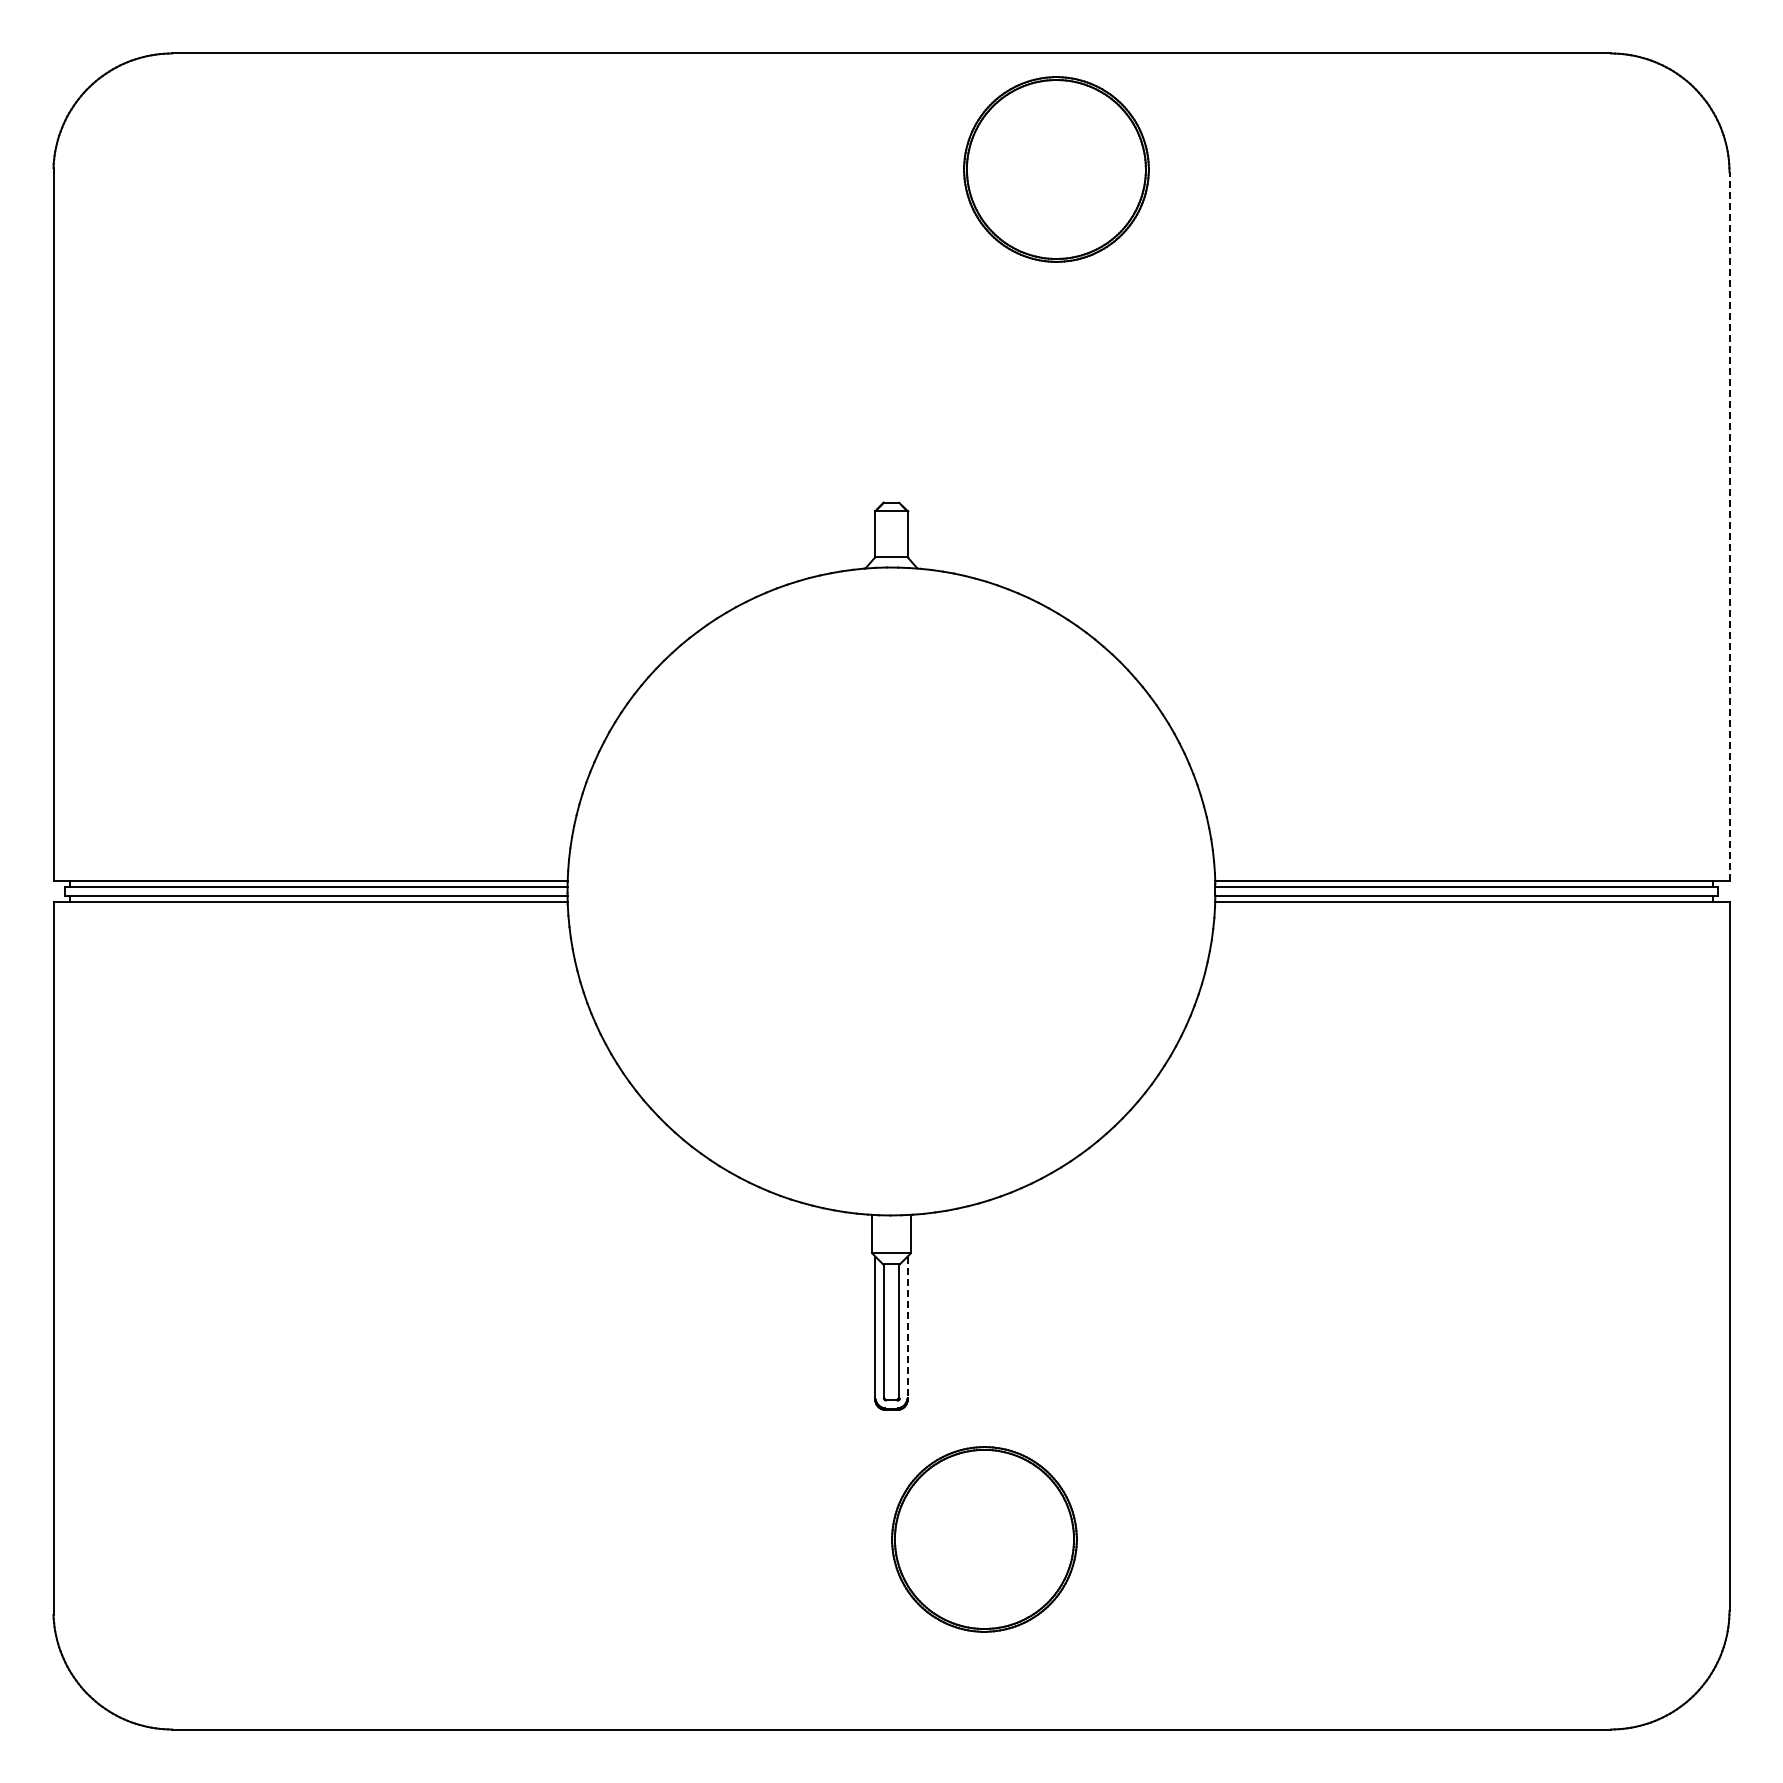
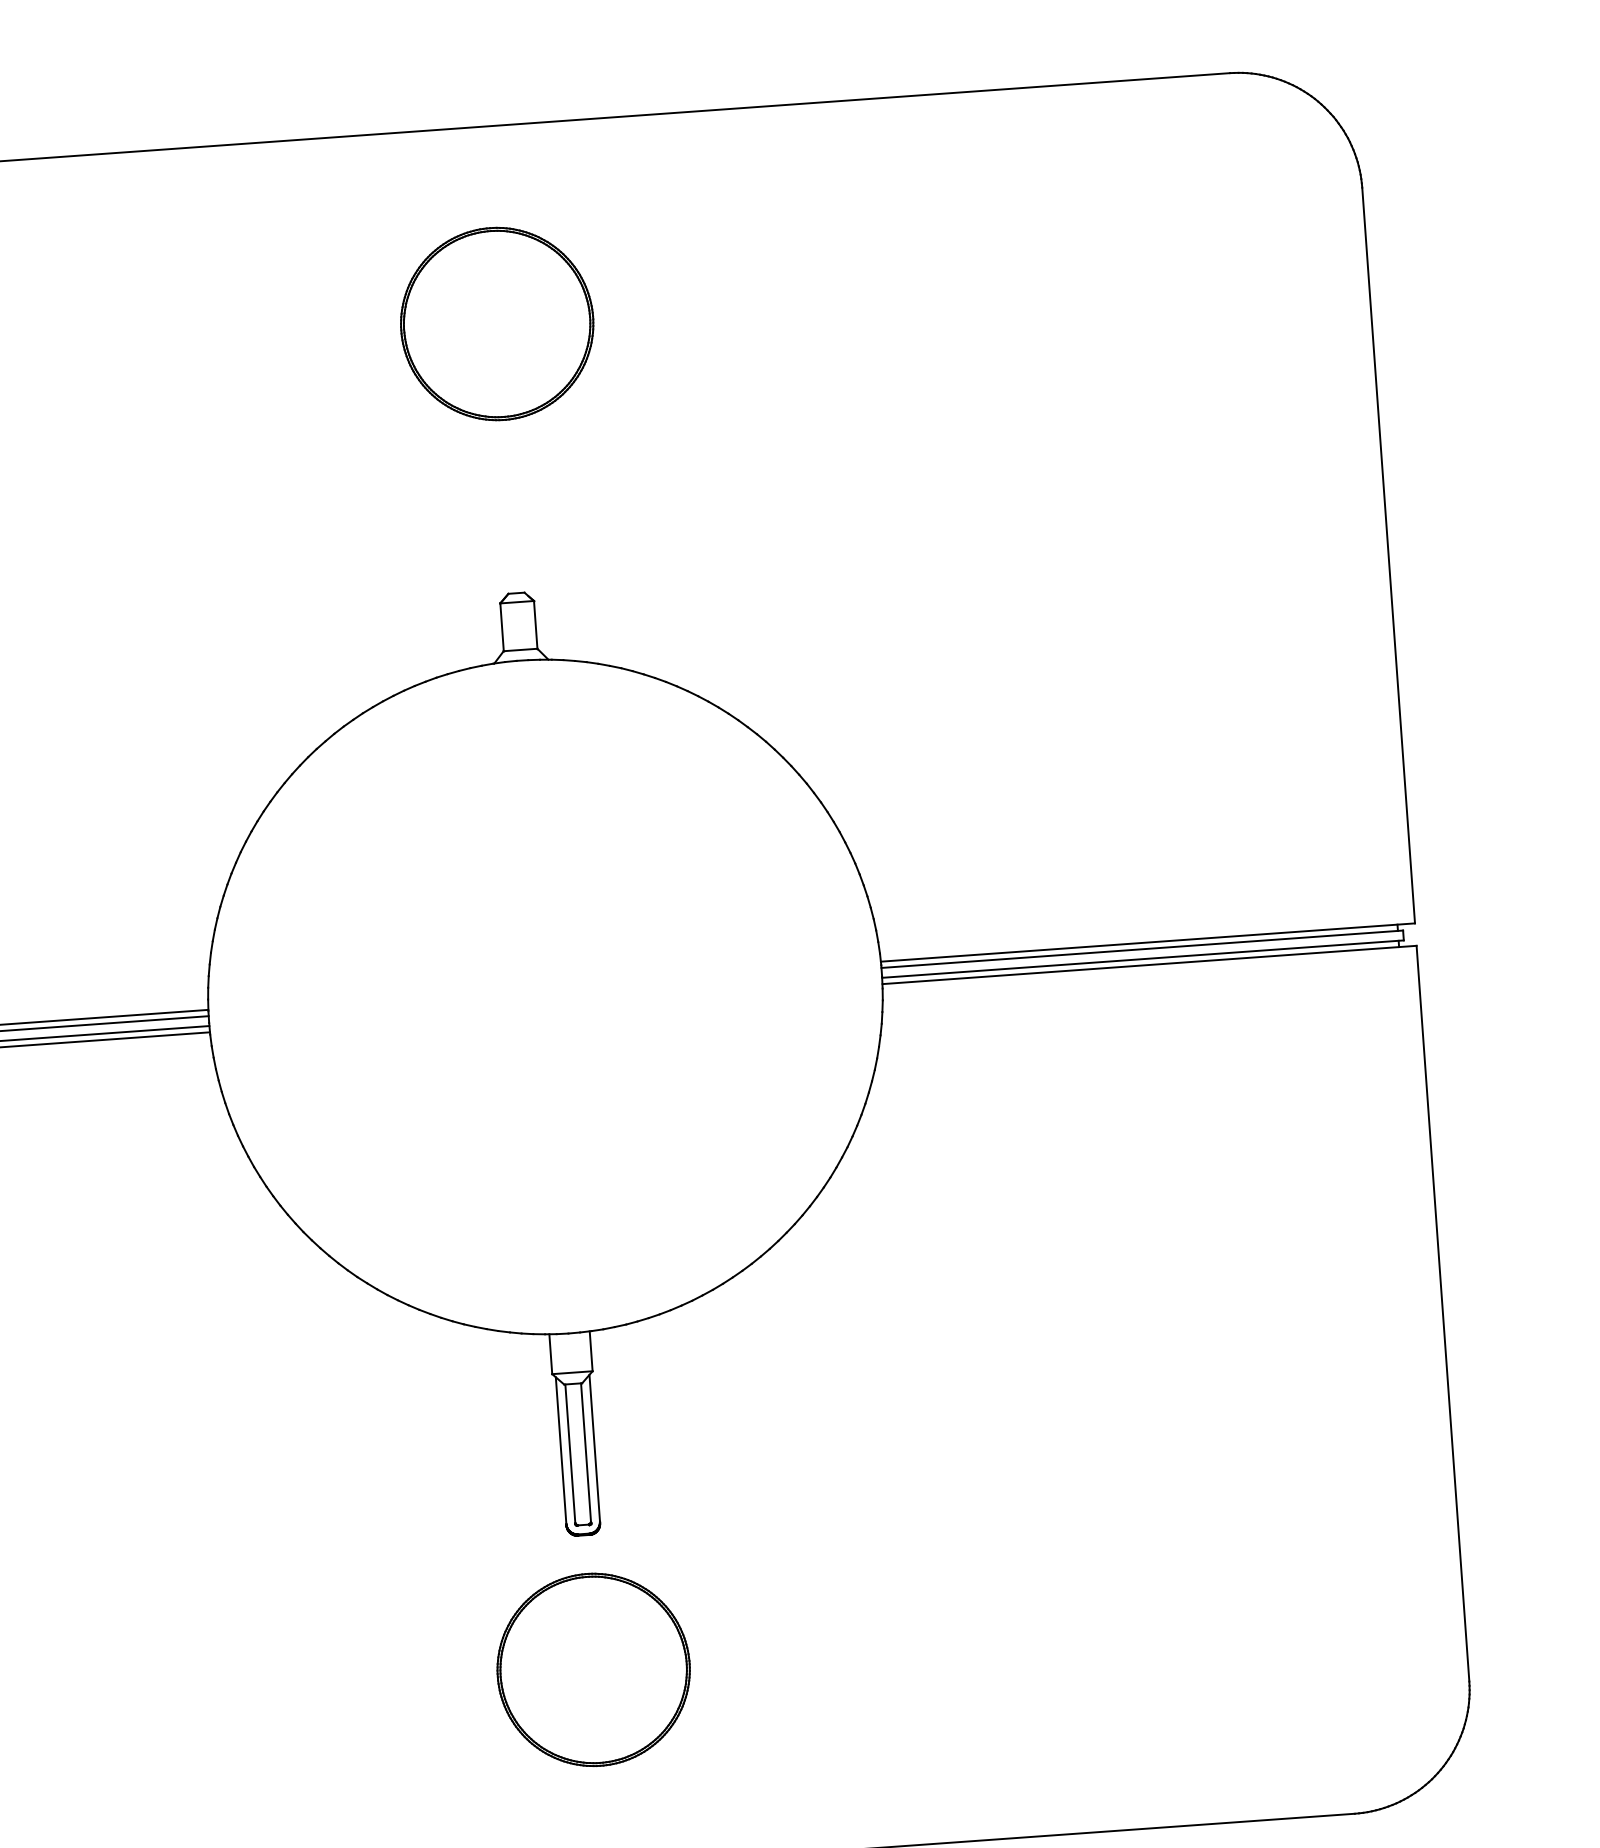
part: (1056, 169) -> (497, 324), moved
line: (1729, 525) -> (1388, 554), dashed -> solid
line: (907, 1327) -> (594, 1448), dashed -> solid
part: (984, 1539) -> (593, 1669), moved

